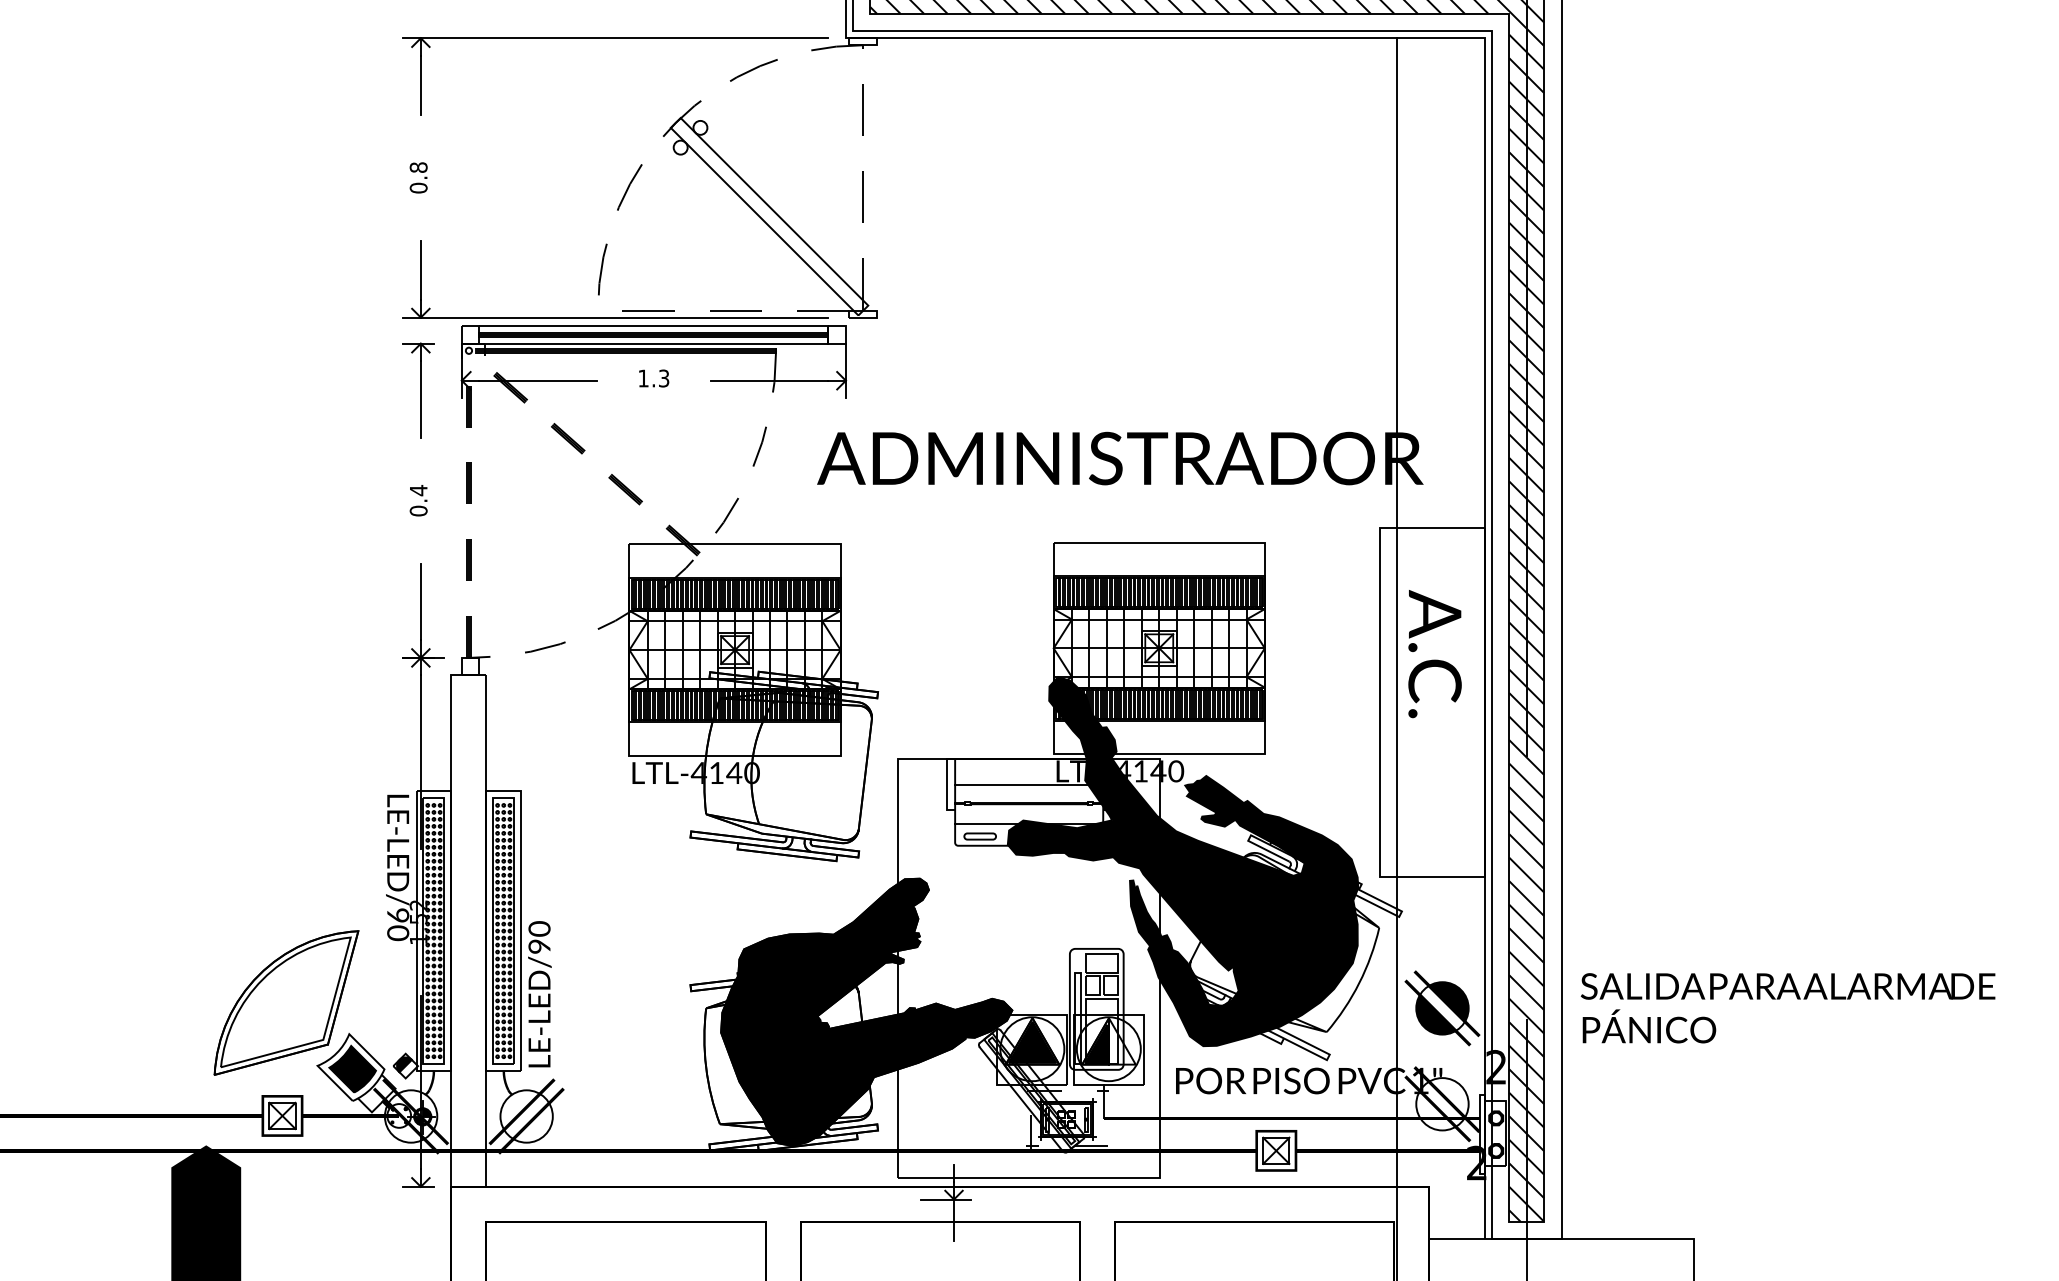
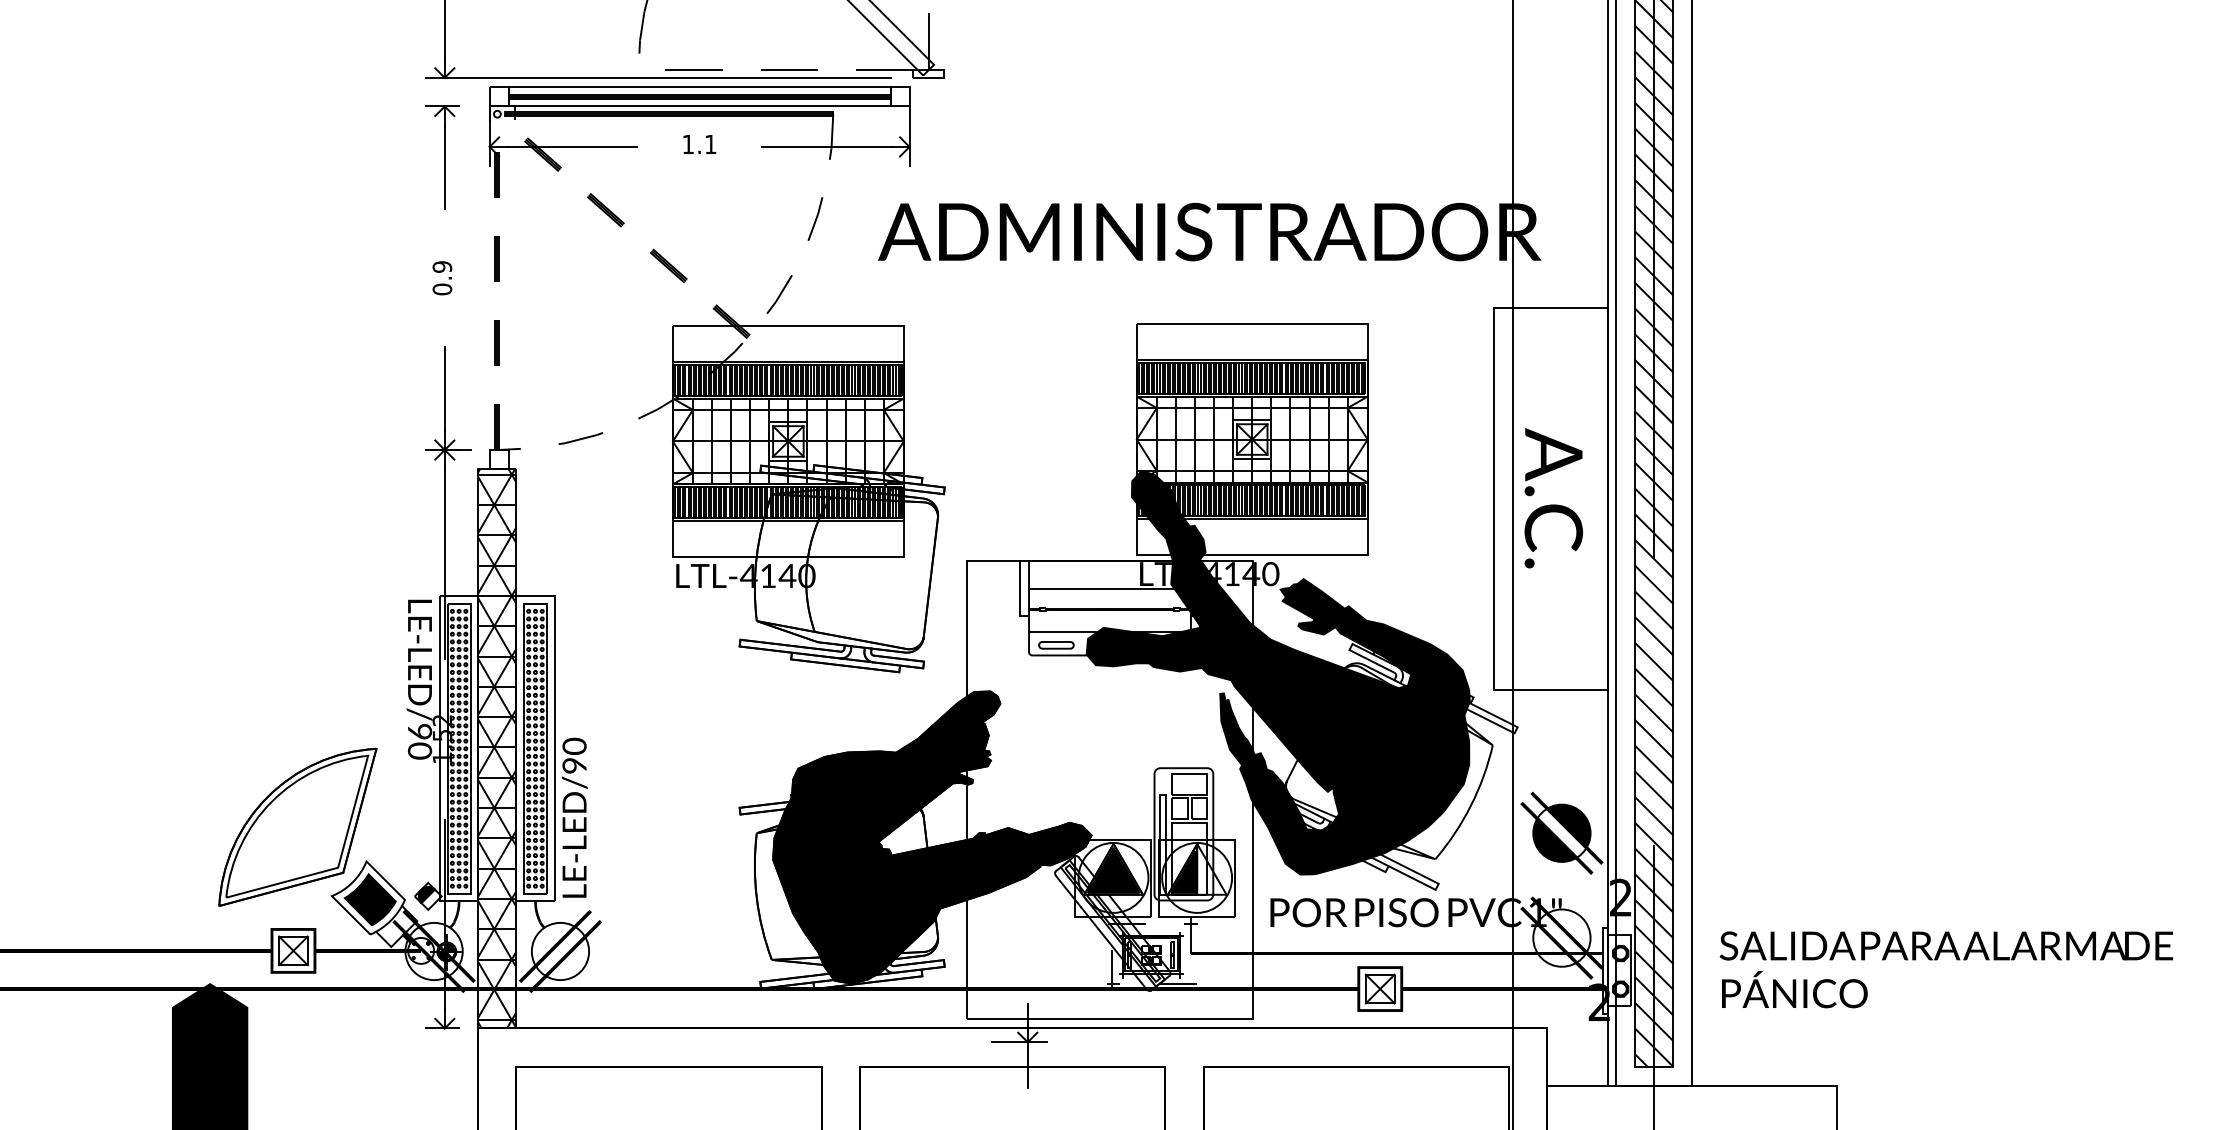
text: (664, 378) -> (711, 144), 1.3 -> 1.1
text: (418, 490) -> (442, 266), 0.4 -> 0.9
text: (1434, 654) -> (1553, 498), moved
hatch: (468, 930) -> (496, 748), added
text: (1787, 1008) -> (1945, 970), moved

